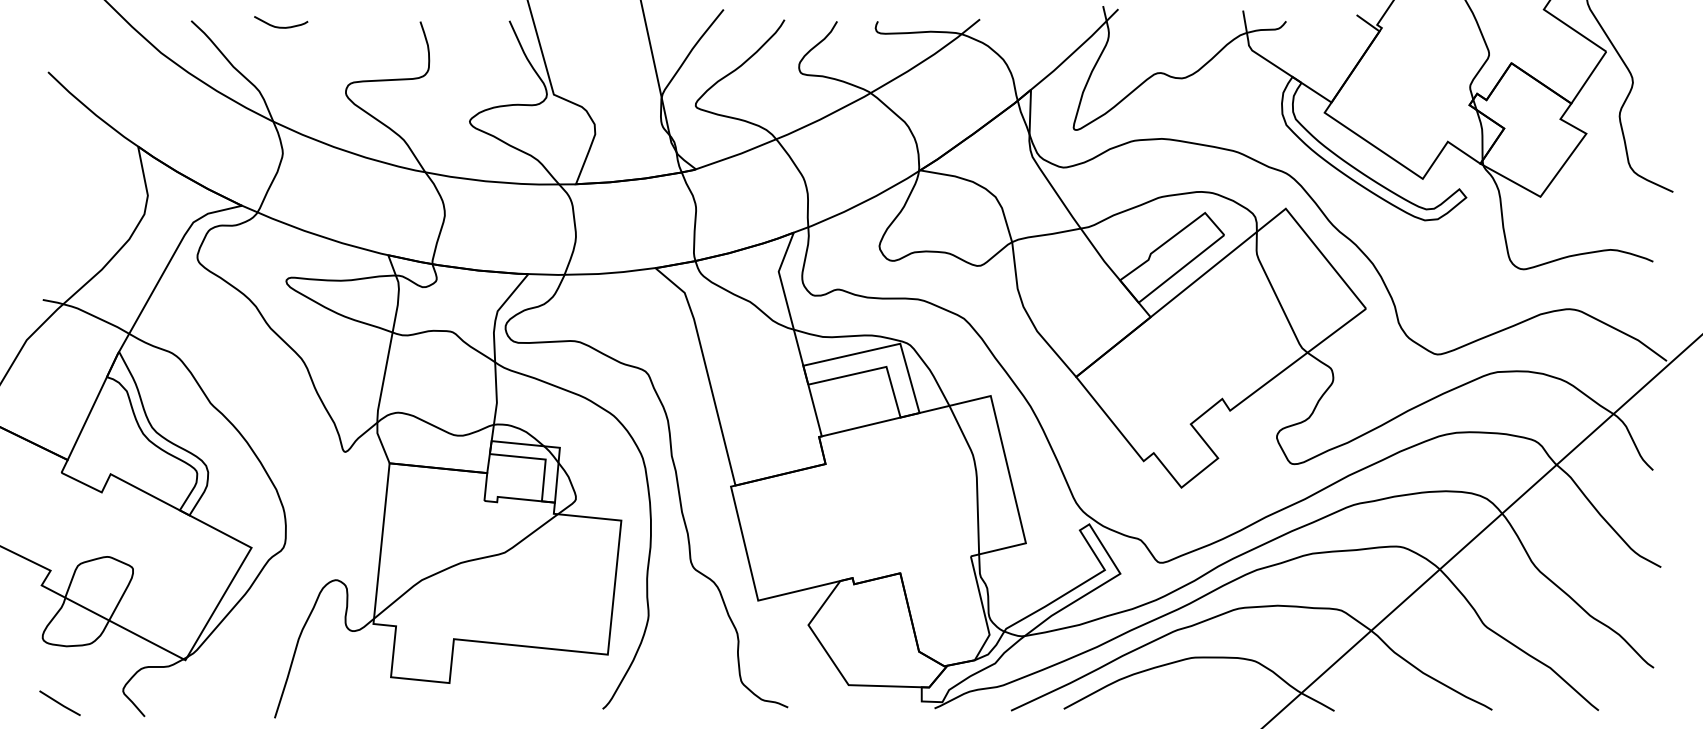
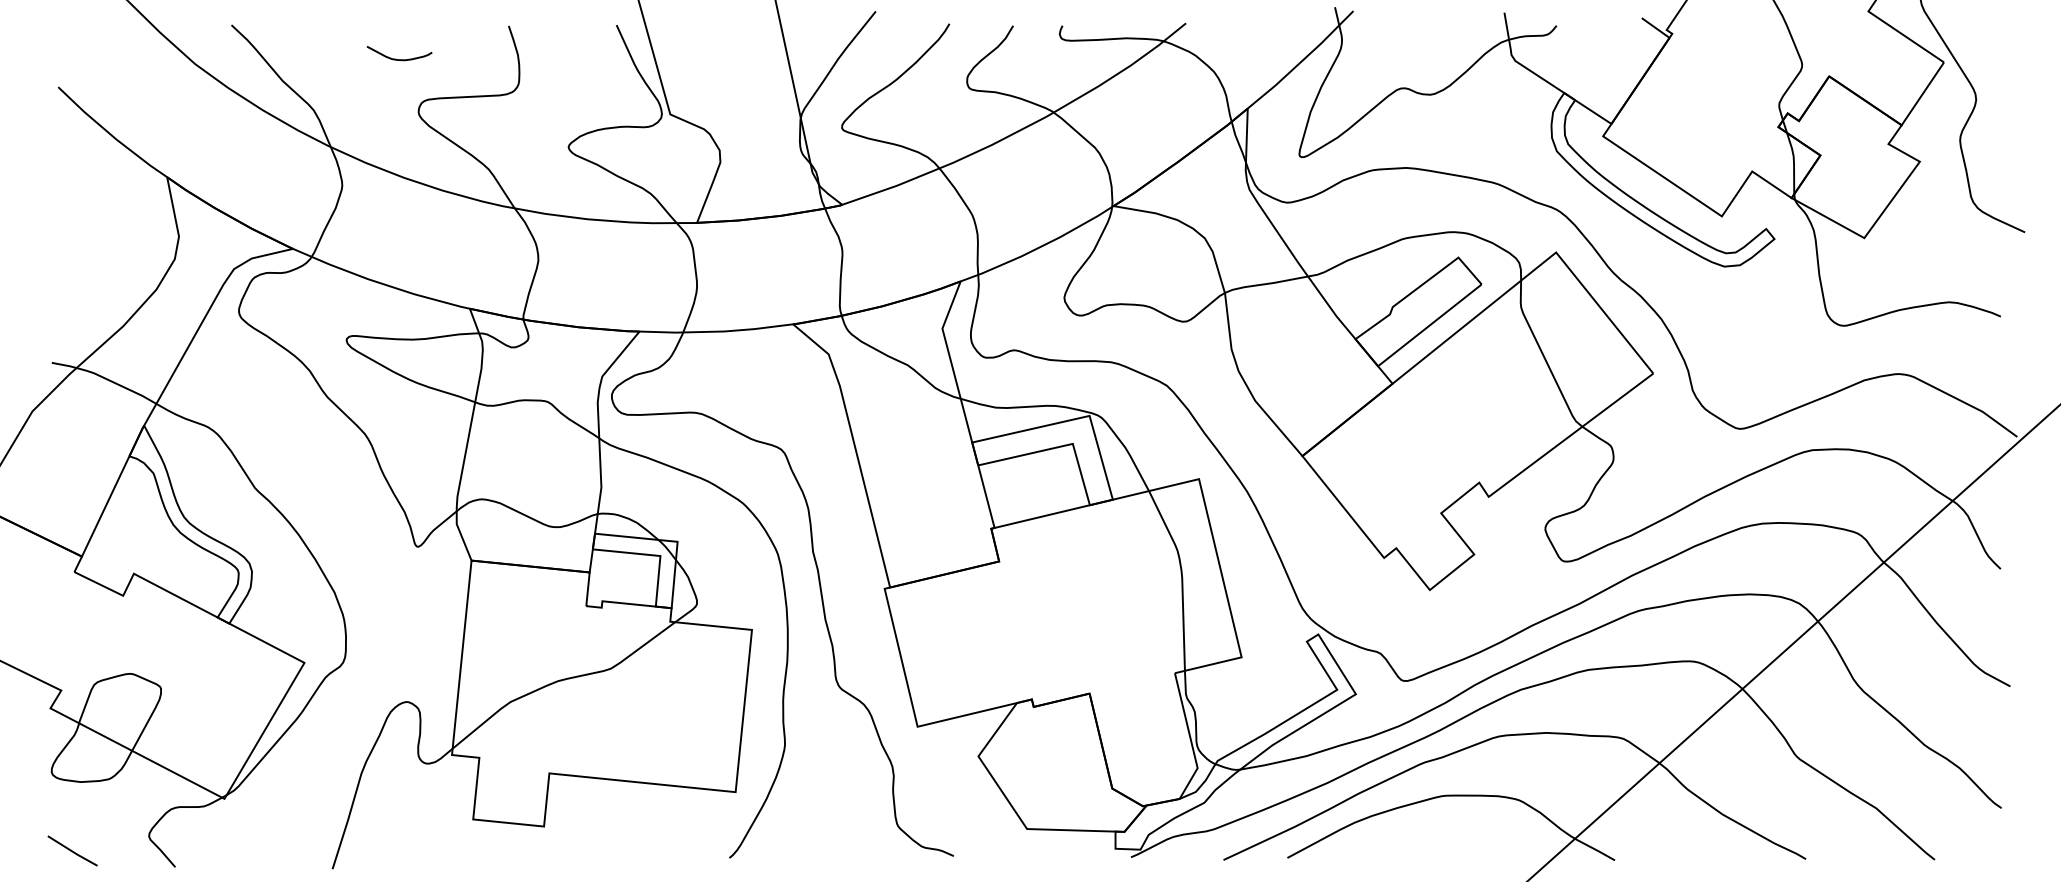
curve: (281, 26) -> (399, 58), moved

